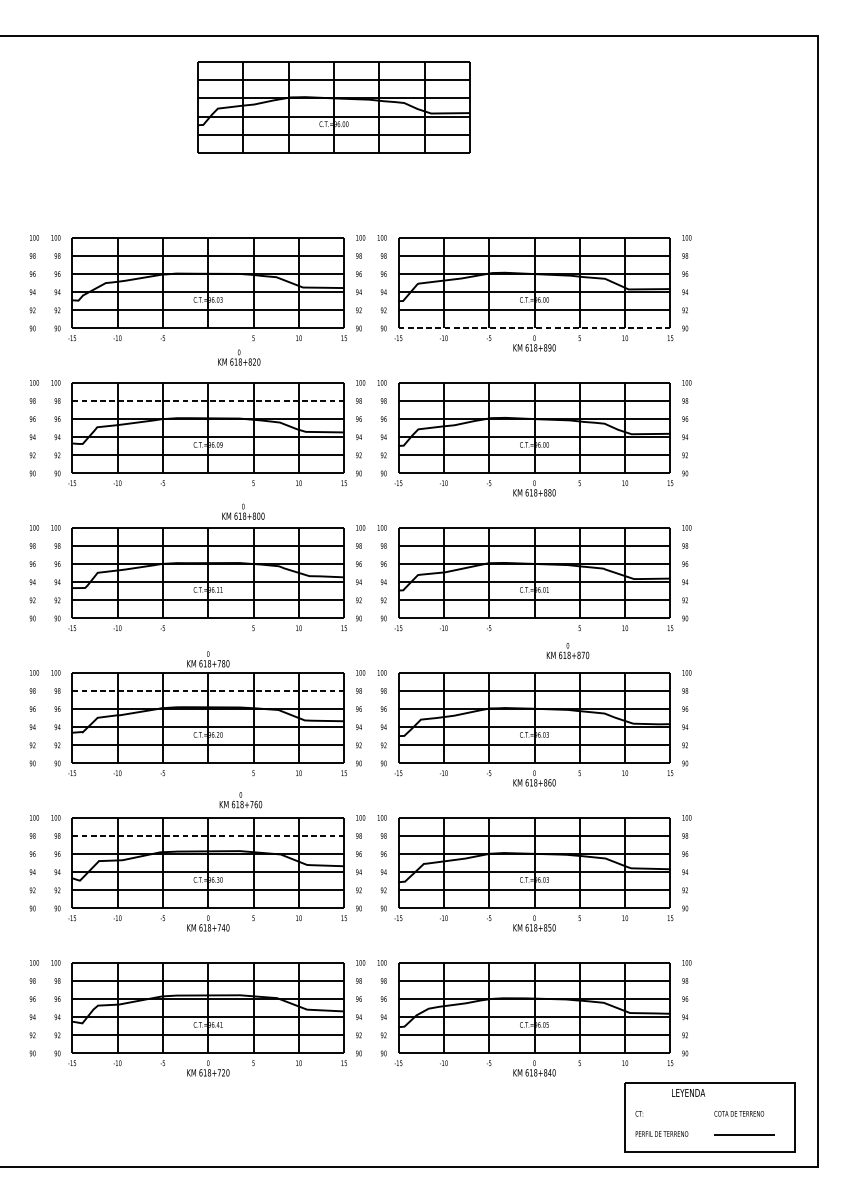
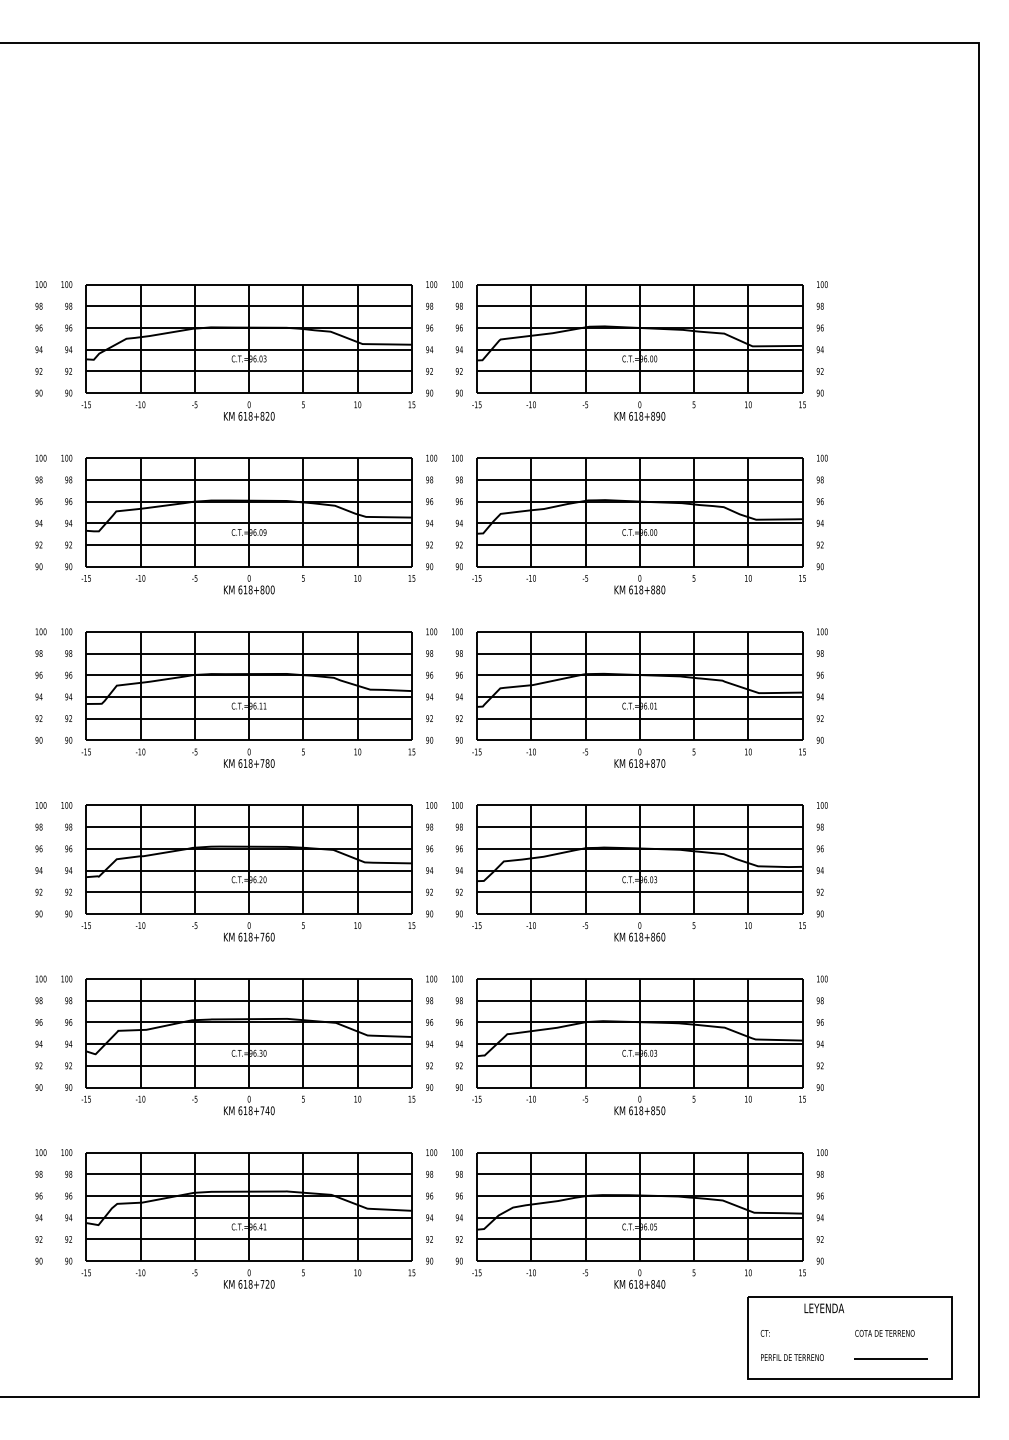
part: (333, 107) -> (399, 128), removed
line: (534, 328) -> (639, 393), dashed -> solid
text: (239, 357) -> (249, 410), moved
line: (208, 400) -> (249, 479), dashed -> solid
text: (243, 511) -> (249, 584), moved
text: (567, 650) -> (639, 757), moved
text: (208, 658) -> (249, 757), moved
line: (208, 691) -> (249, 827), dashed -> solid
text: (241, 799) -> (249, 931), moved
line: (208, 835) -> (249, 1000), dashed -> solid

